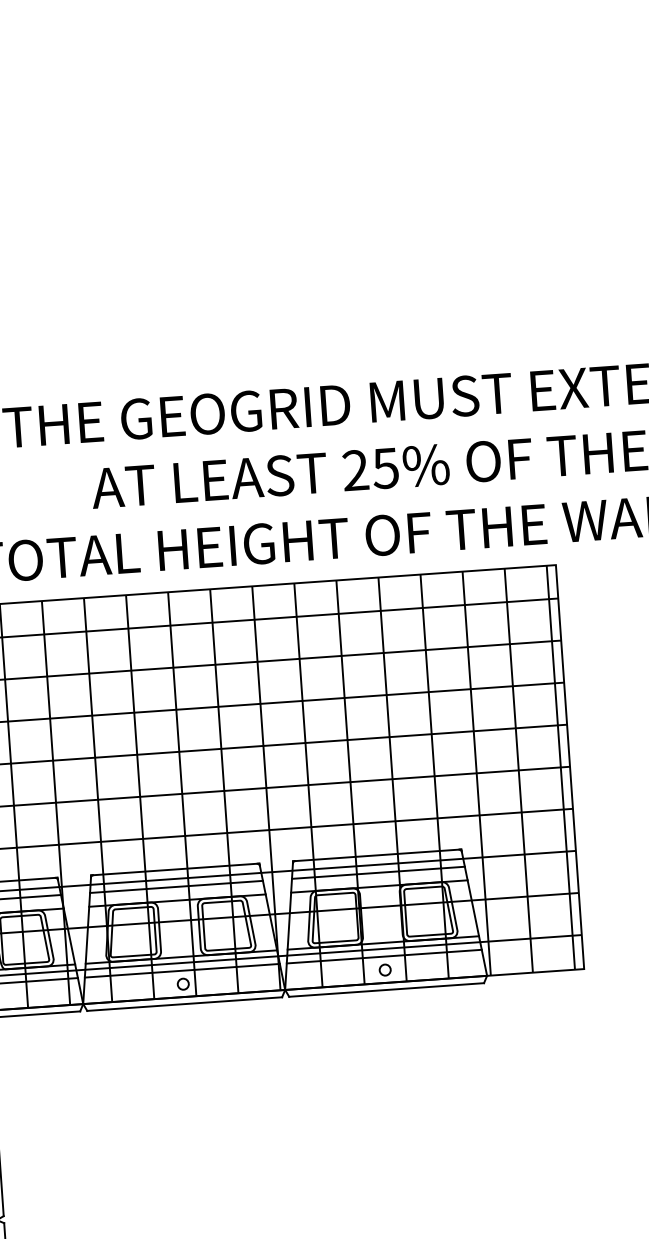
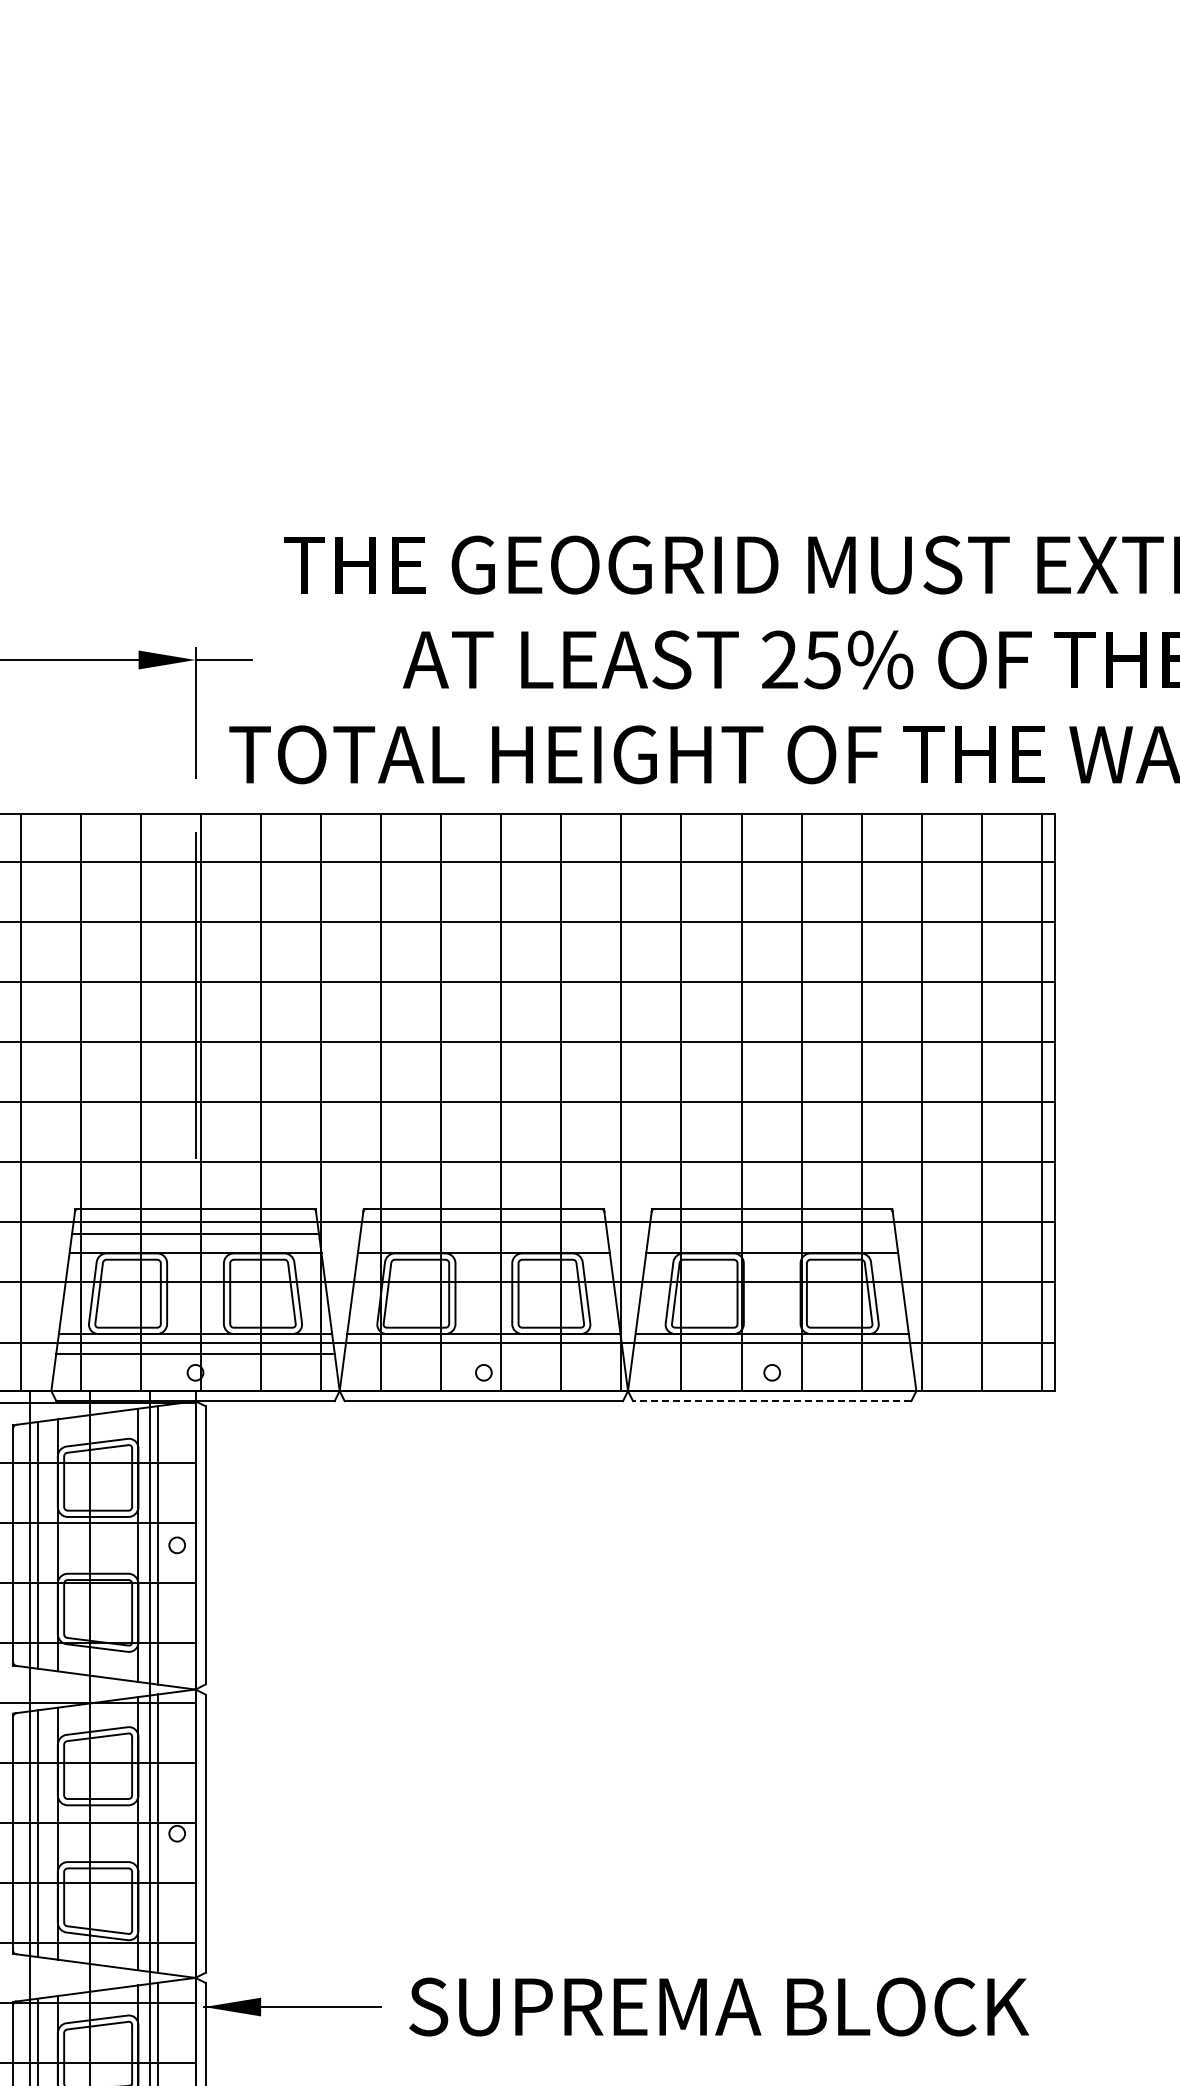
line: (377, 872) -> (771, 1233), removed
line: (176, 886) -> (483, 1233), removed
line: (383, 956) -> (771, 1353), removed
line: (182, 970) -> (483, 1353), removed
line: (386, 990) -> (771, 1401), solid -> dashed

